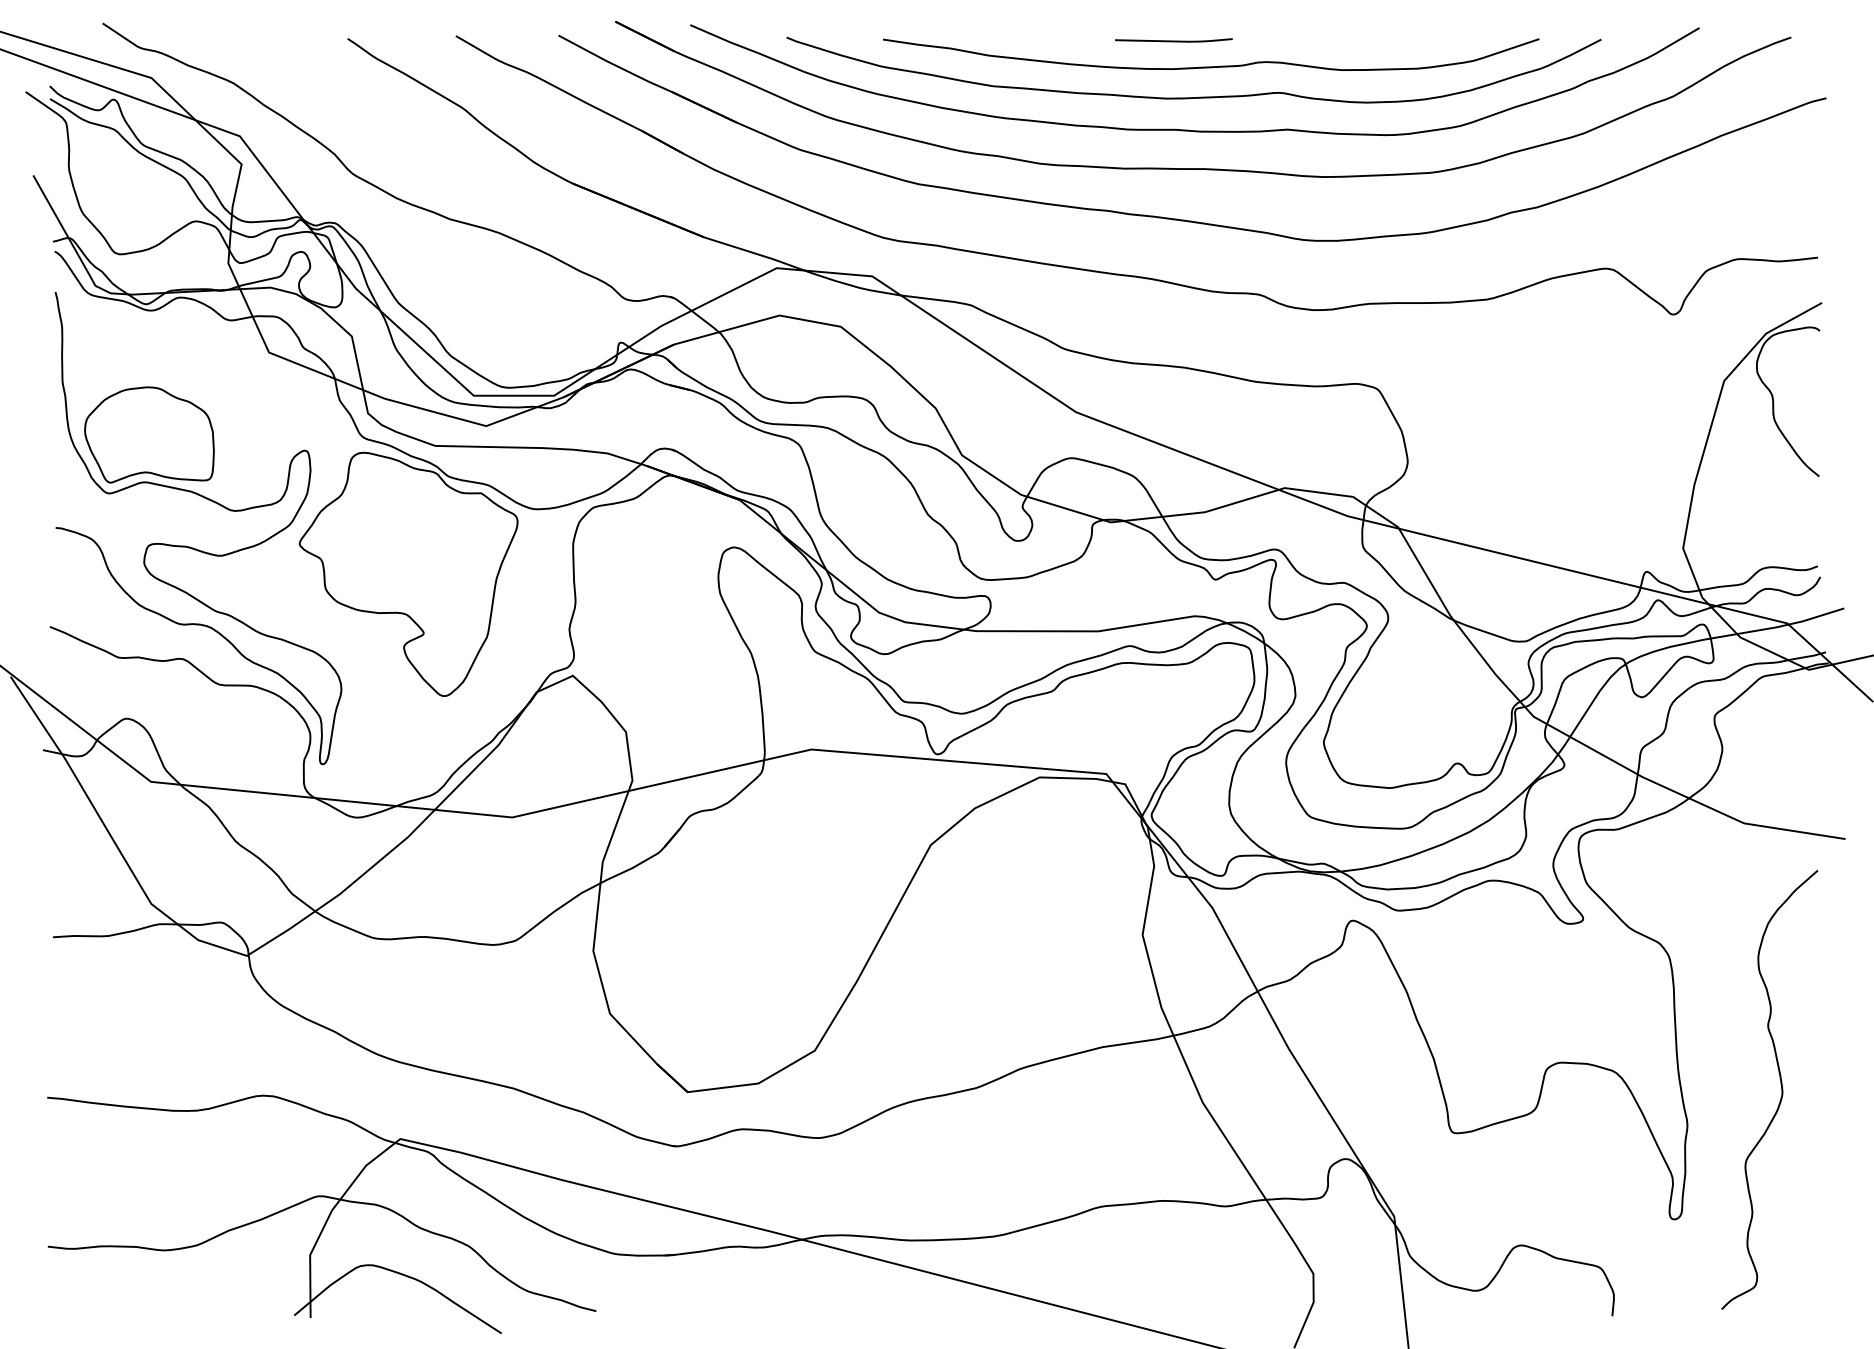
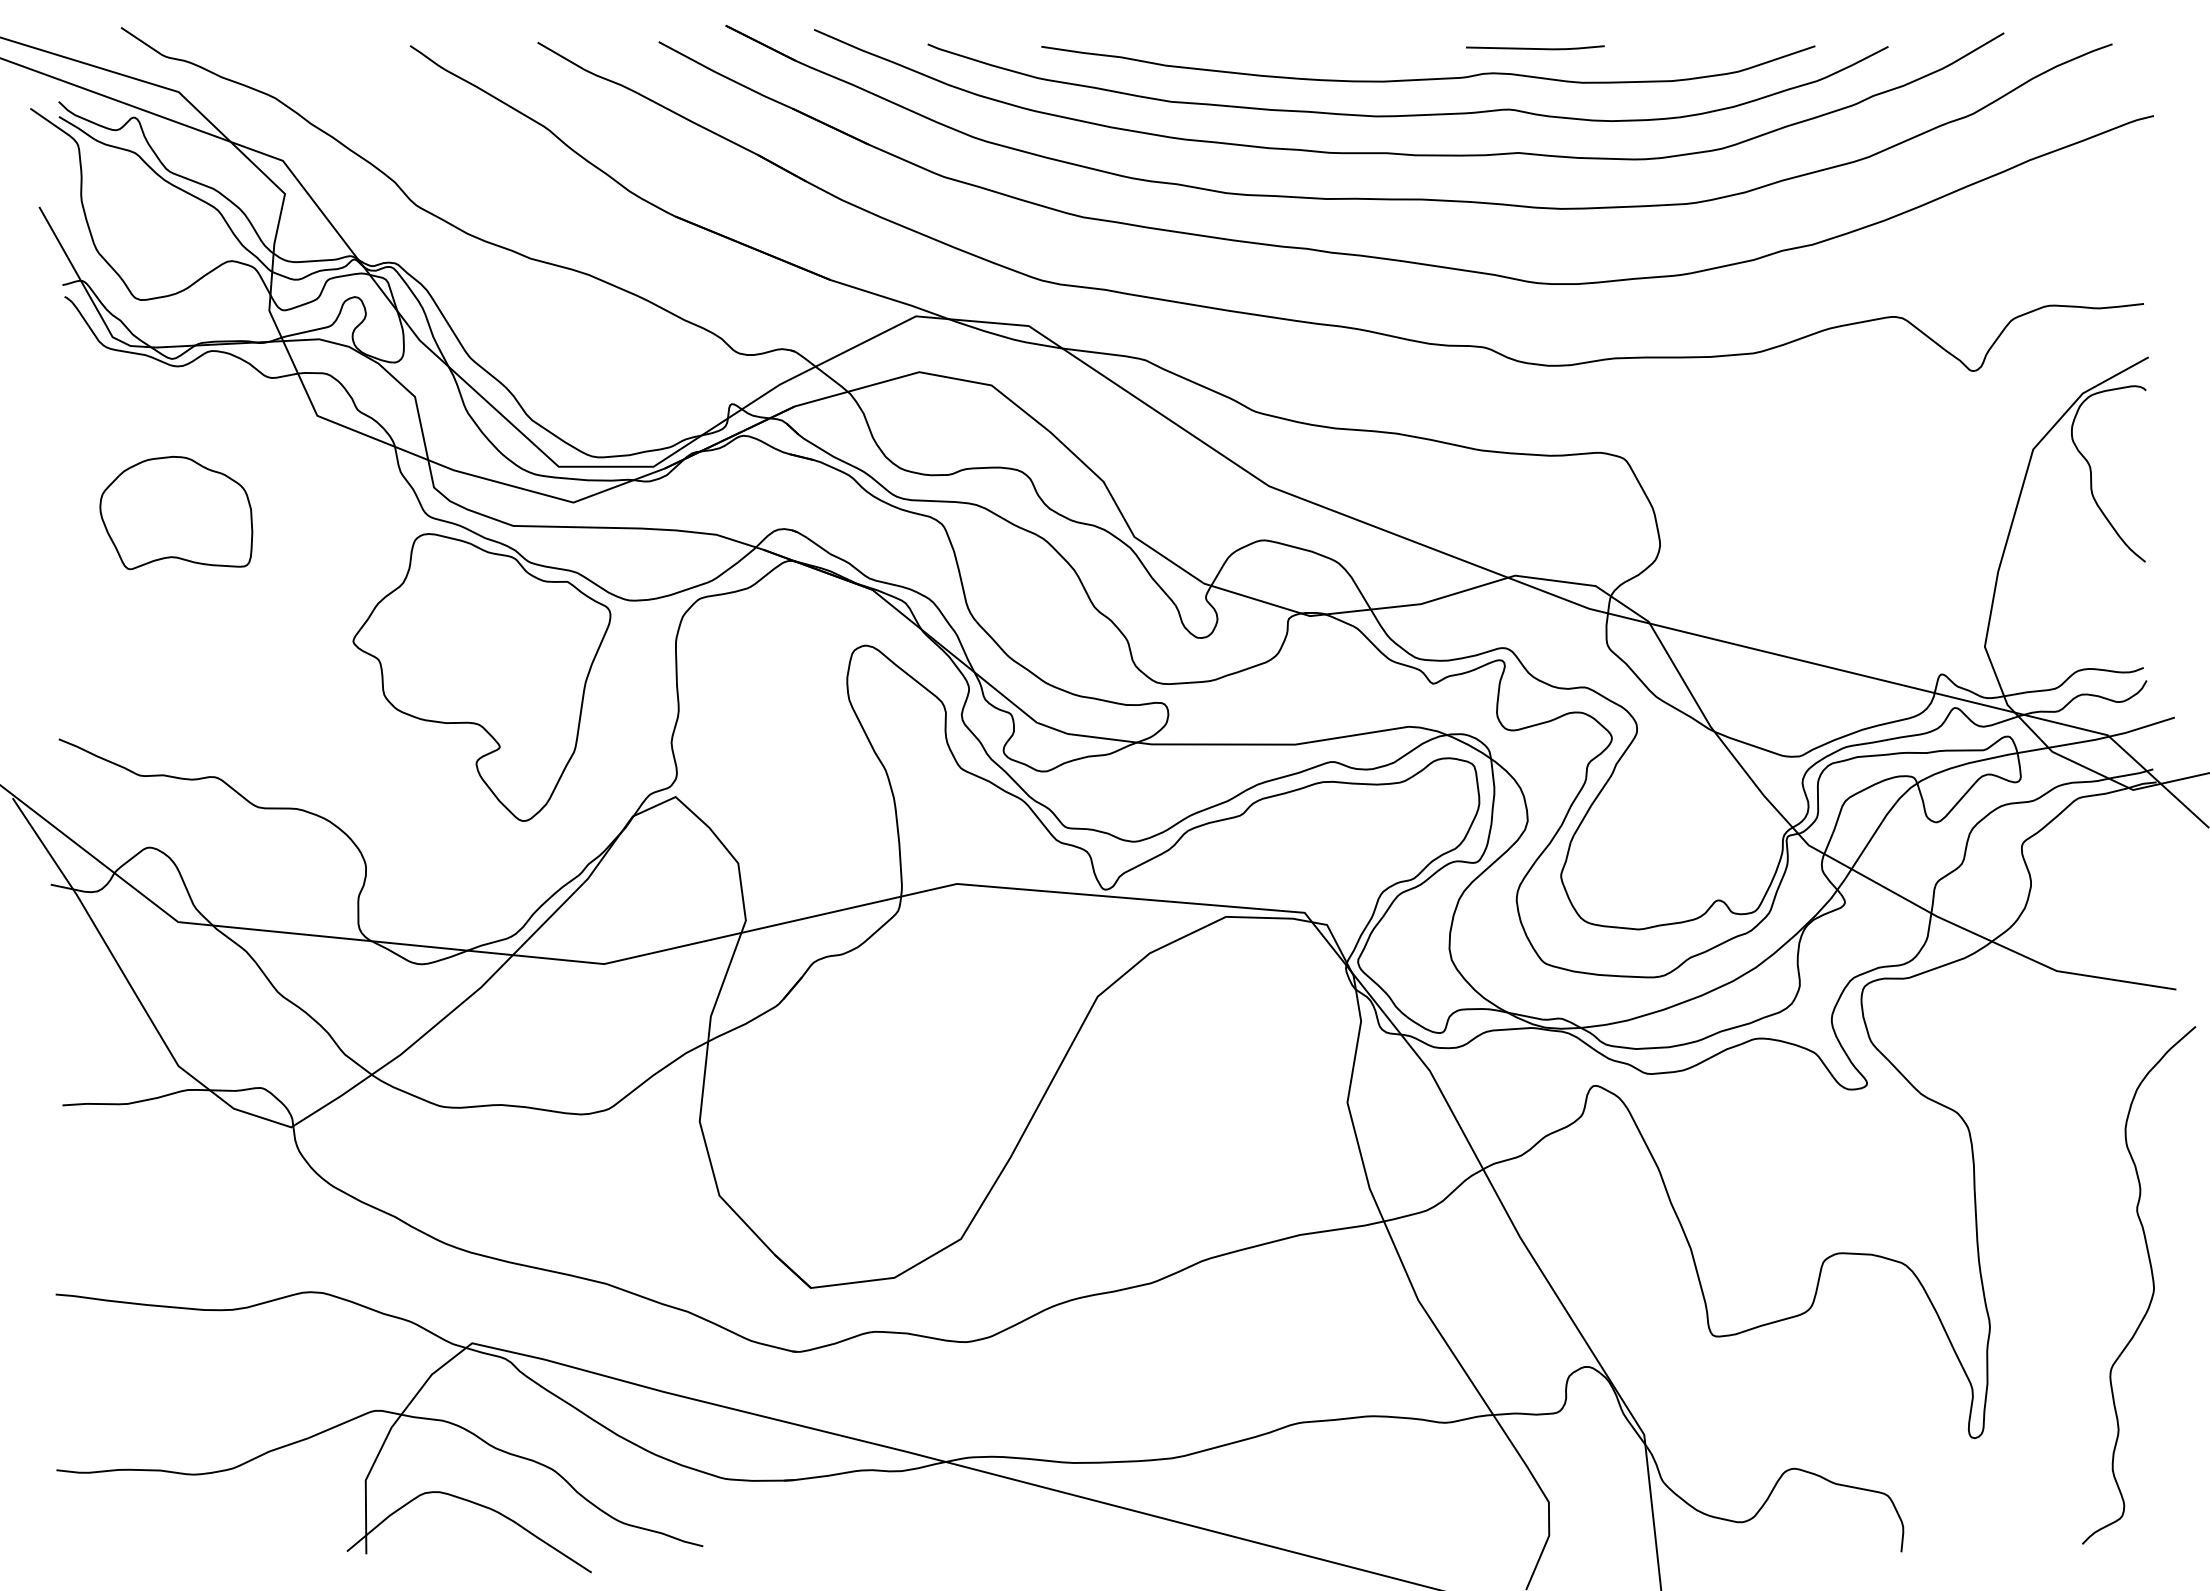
line: (1174, 41) -> (1535, 48), moved
curve: (192, 547) -> (226, 645), removed
curve: (1781, 1090) -> (2152, 1285), moved

